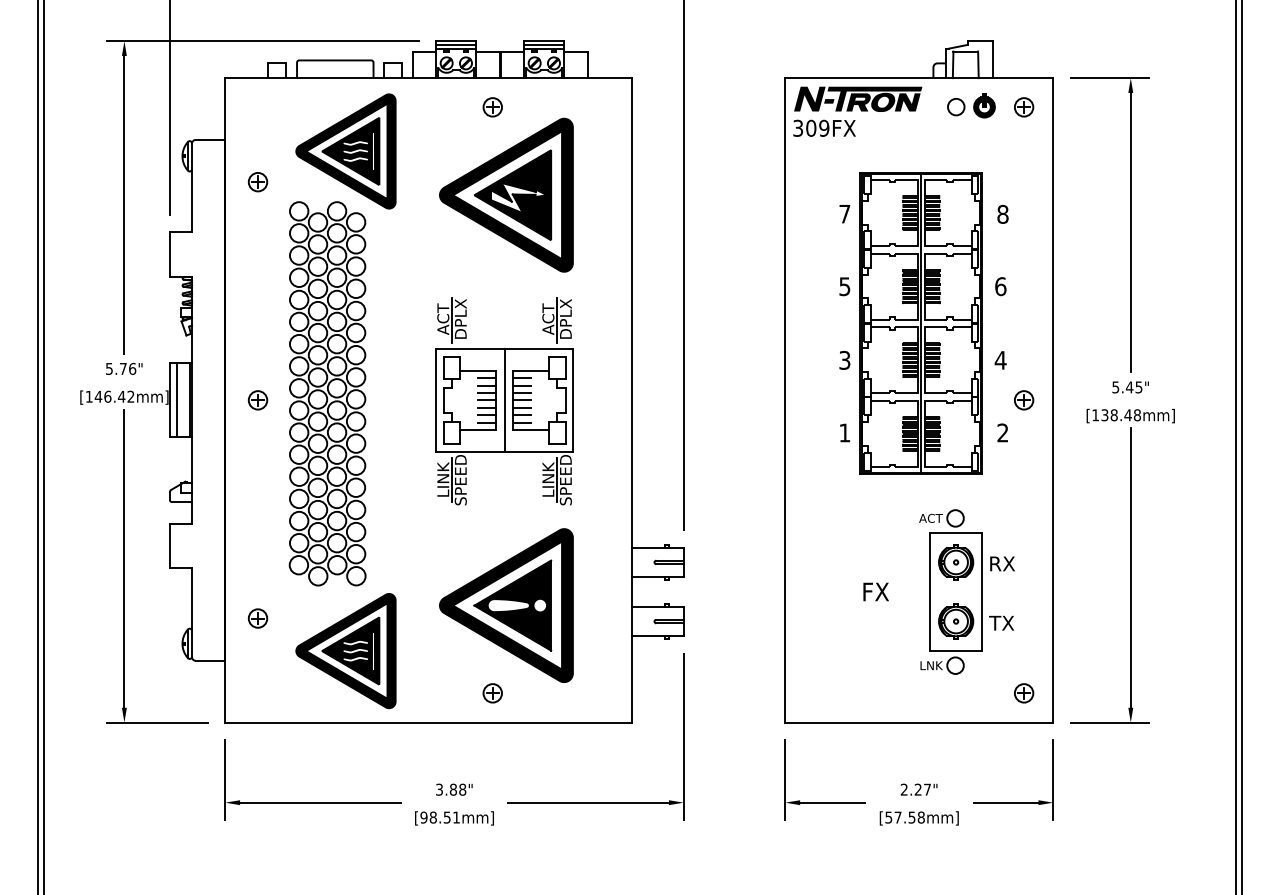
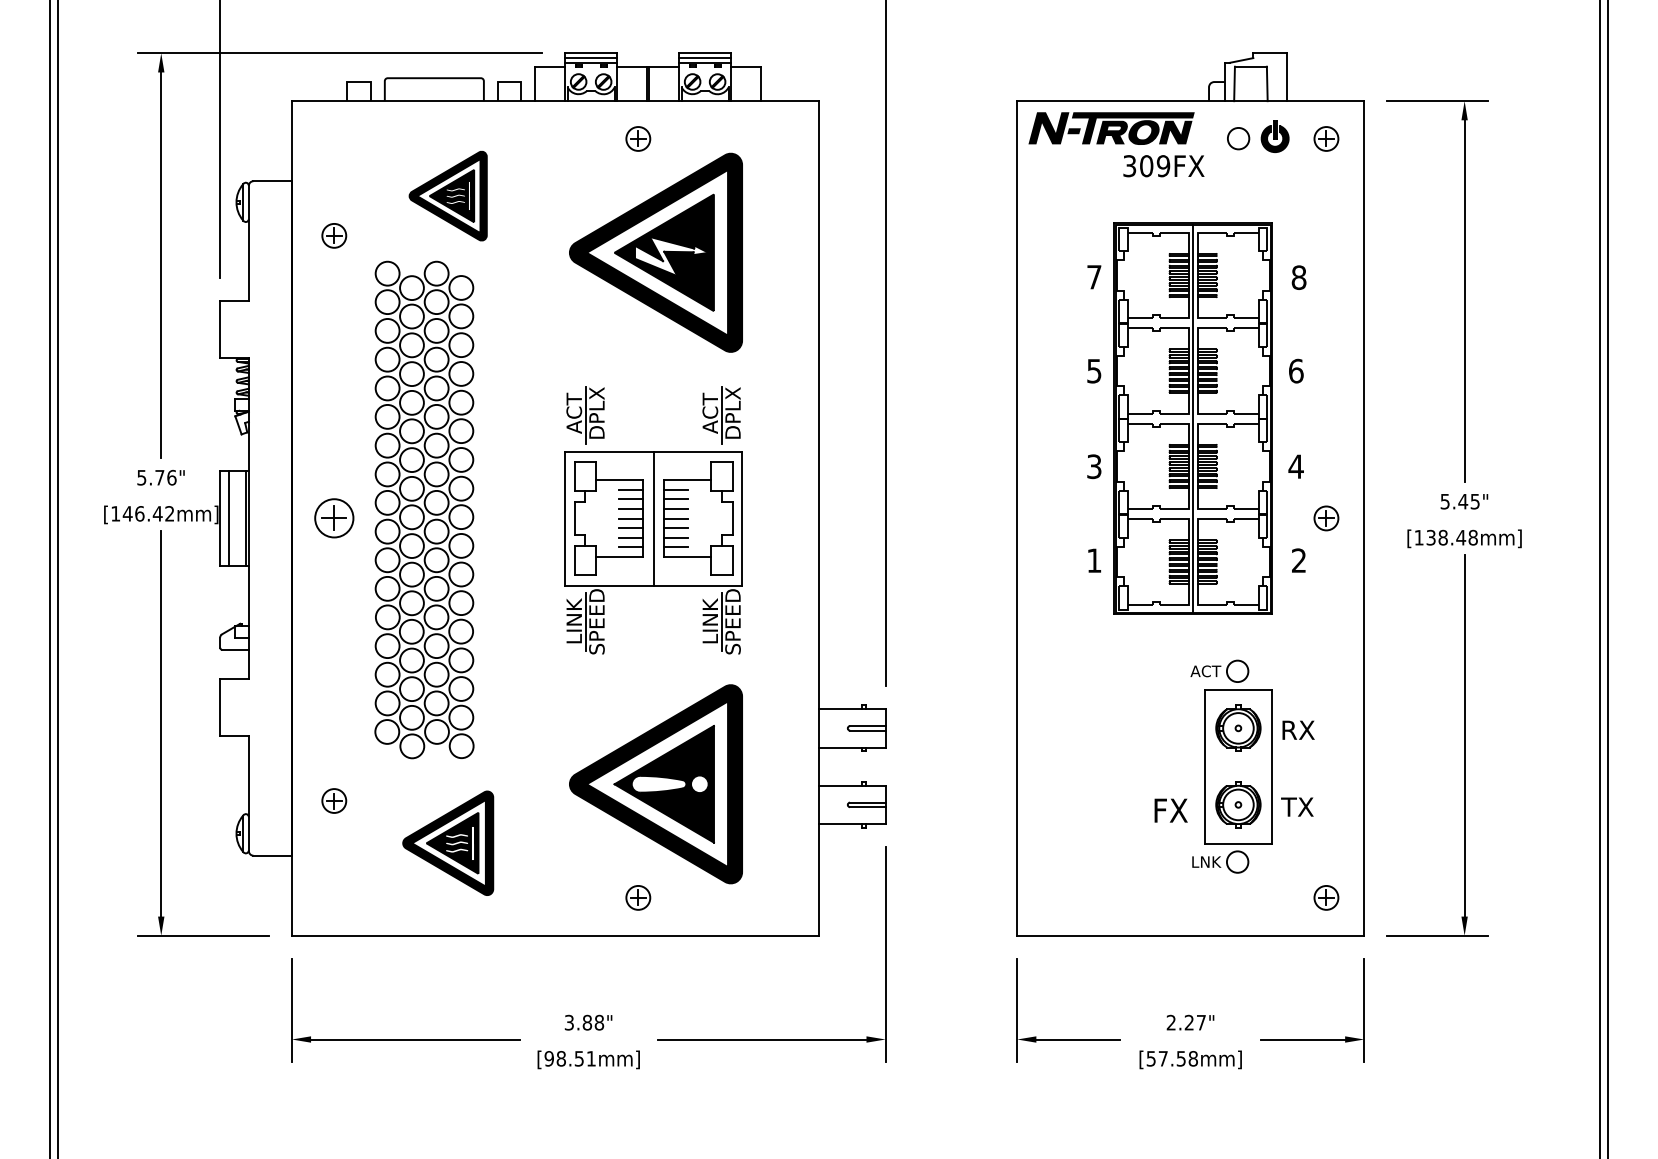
text: (824, 127) -> (1163, 165), moved
part: (345, 151) -> (447, 196), size x0.6
part: (257, 400) -> (333, 518), size x1.6
text: (875, 591) -> (1170, 810), moved
part: (345, 651) -> (447, 843), size x0.7

